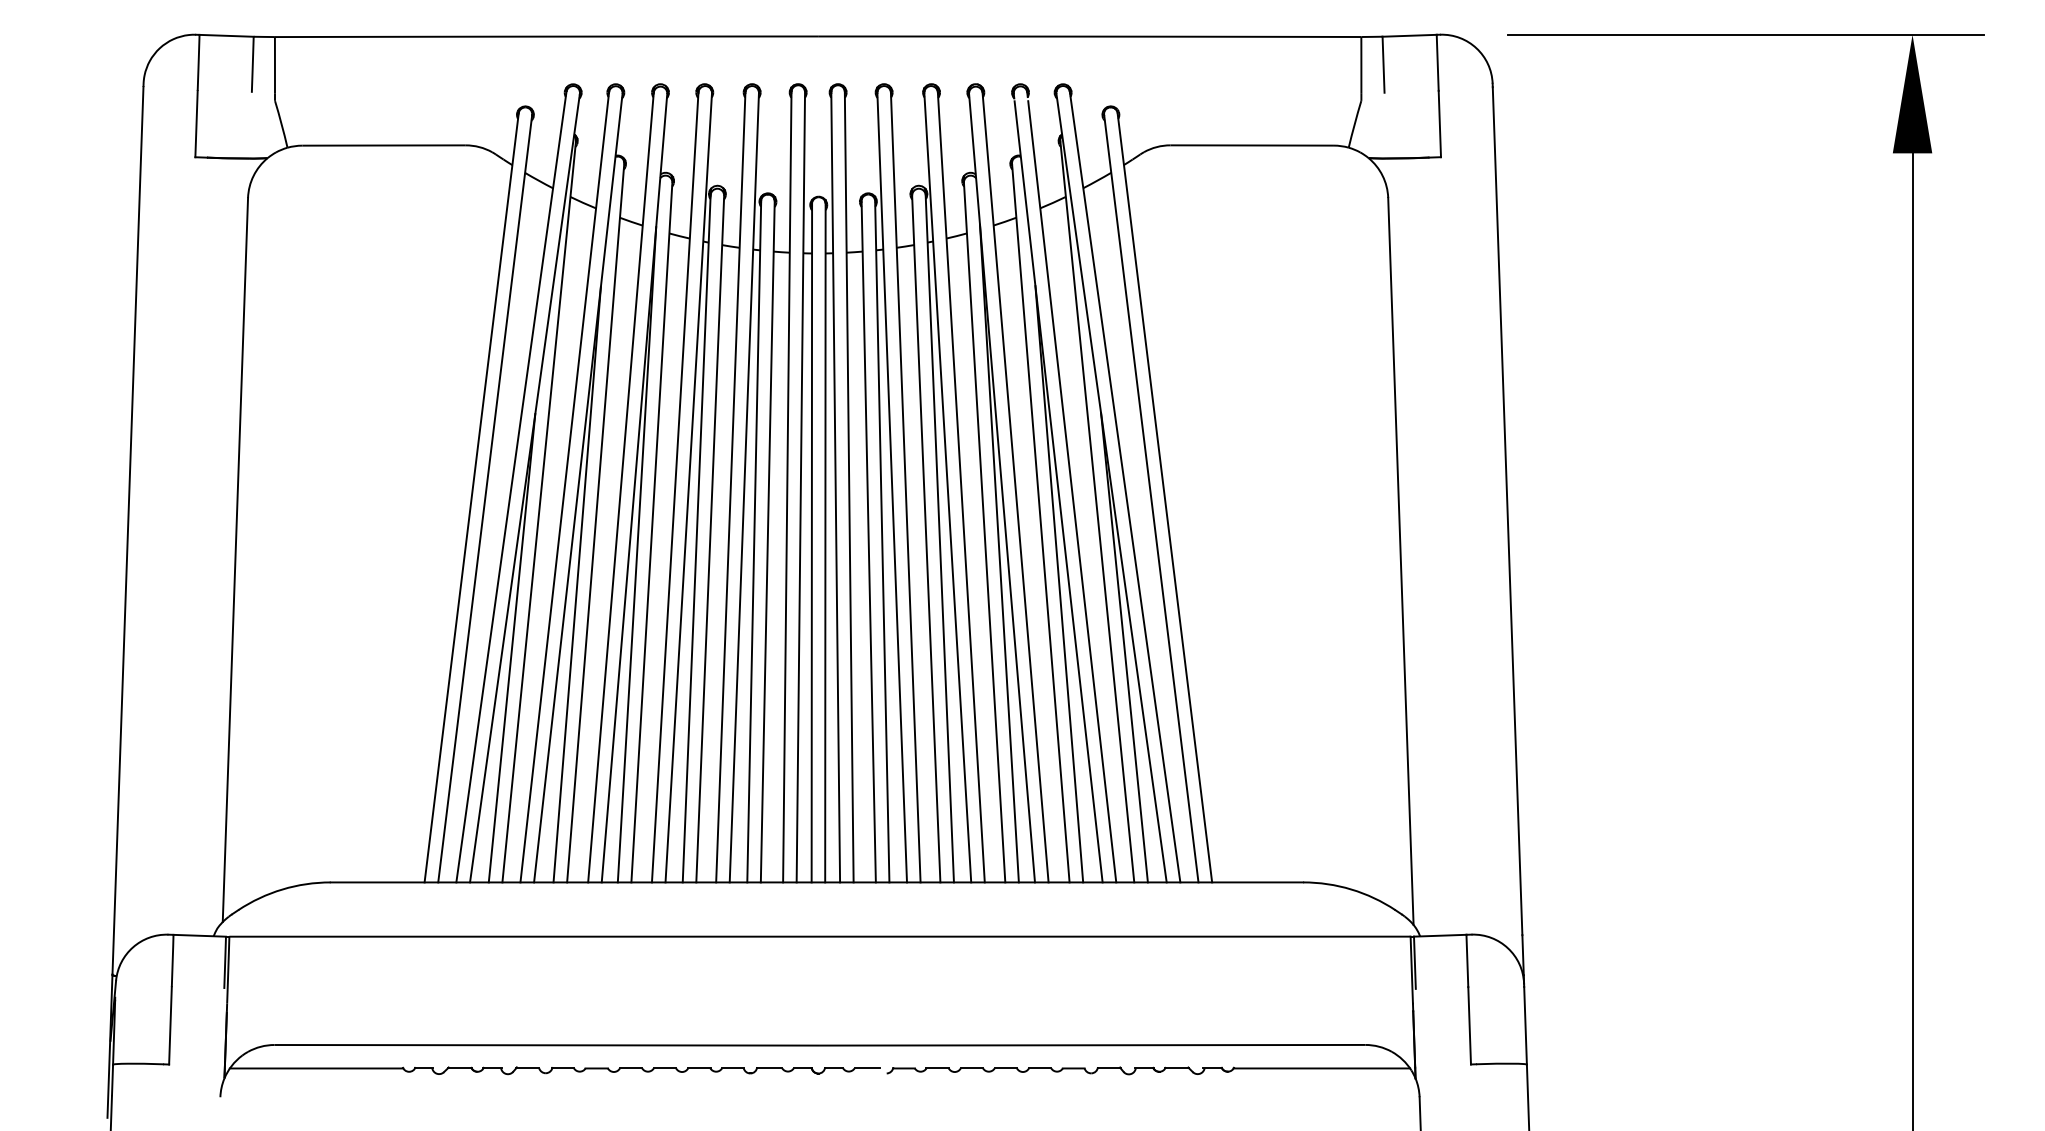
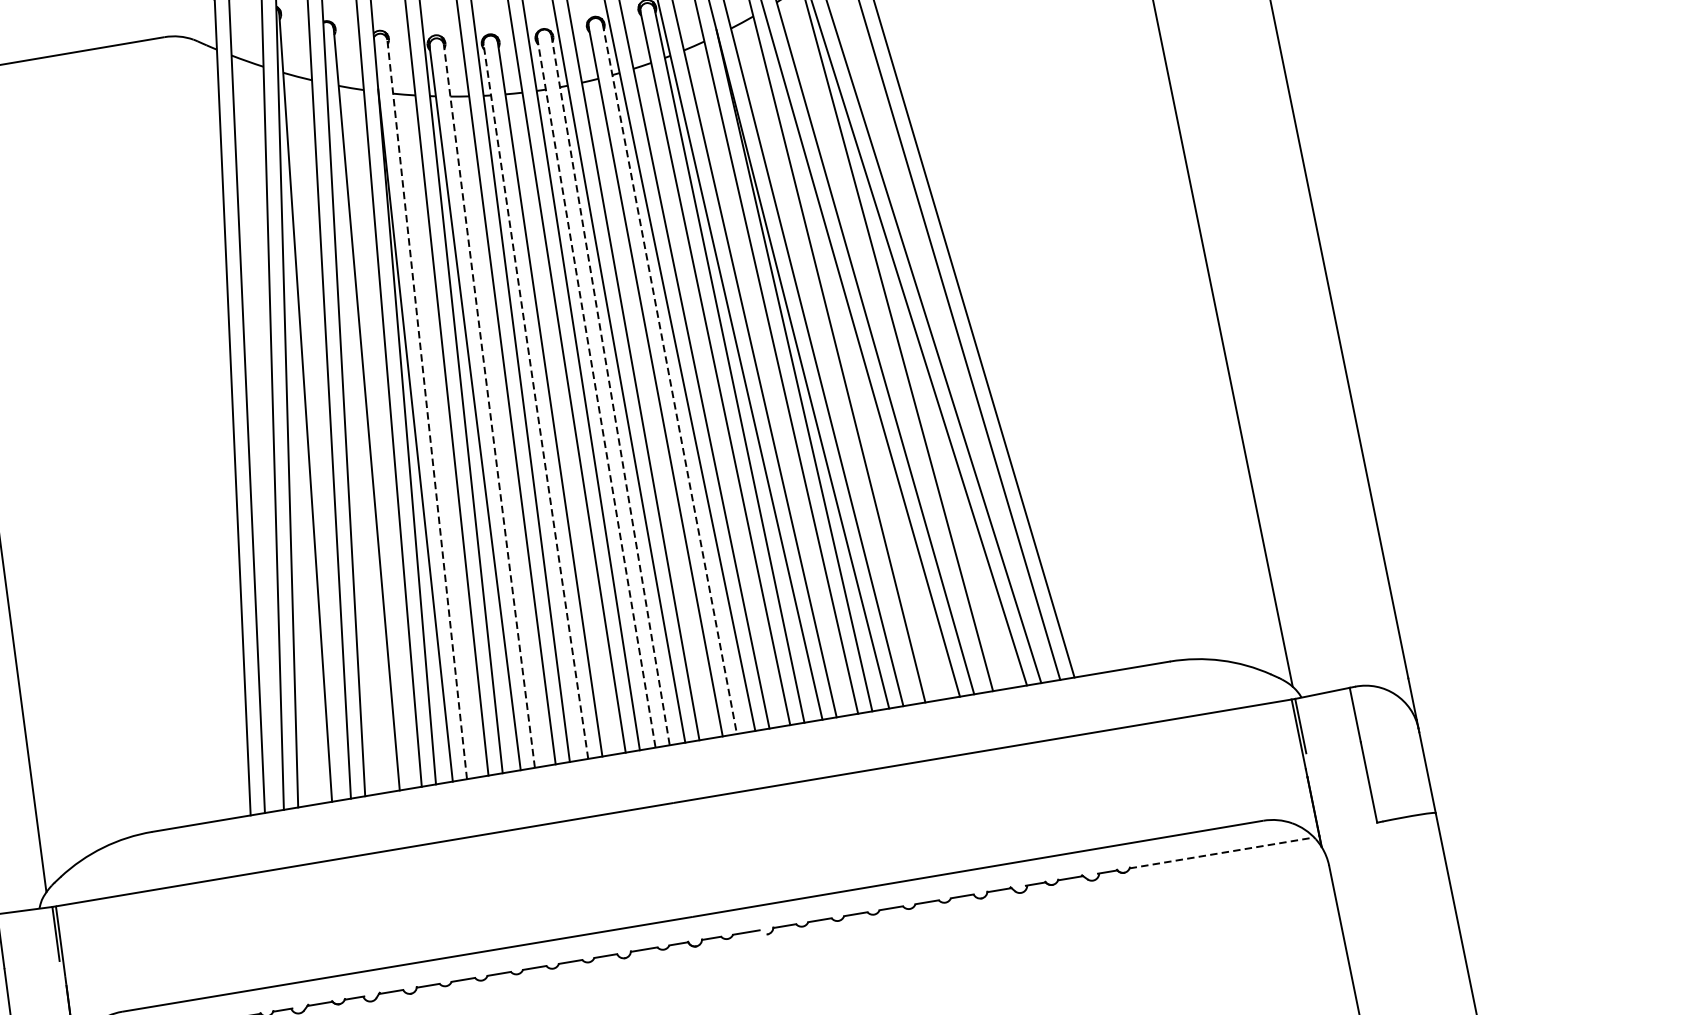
line: (651, 532) -> (426, 409), solid -> dashed
line: (710, 539) -> (489, 406), solid -> dashed
line: (754, 541) -> (536, 401), solid -> dashed
line: (882, 541) -> (670, 378), solid -> dashed
line: (811, 543) -> (596, 393), solid -> dashed
line: (825, 543) -> (610, 390), solid -> dashed
line: (576, 584) -> (357, 477), removed
line: (1059, 584) -> (862, 392), removed
line: (1124, 647) -> (941, 447), removed
line: (511, 648) -> (300, 555), removed
line: (1322, 1068) -> (1222, 852), solid -> dashed

